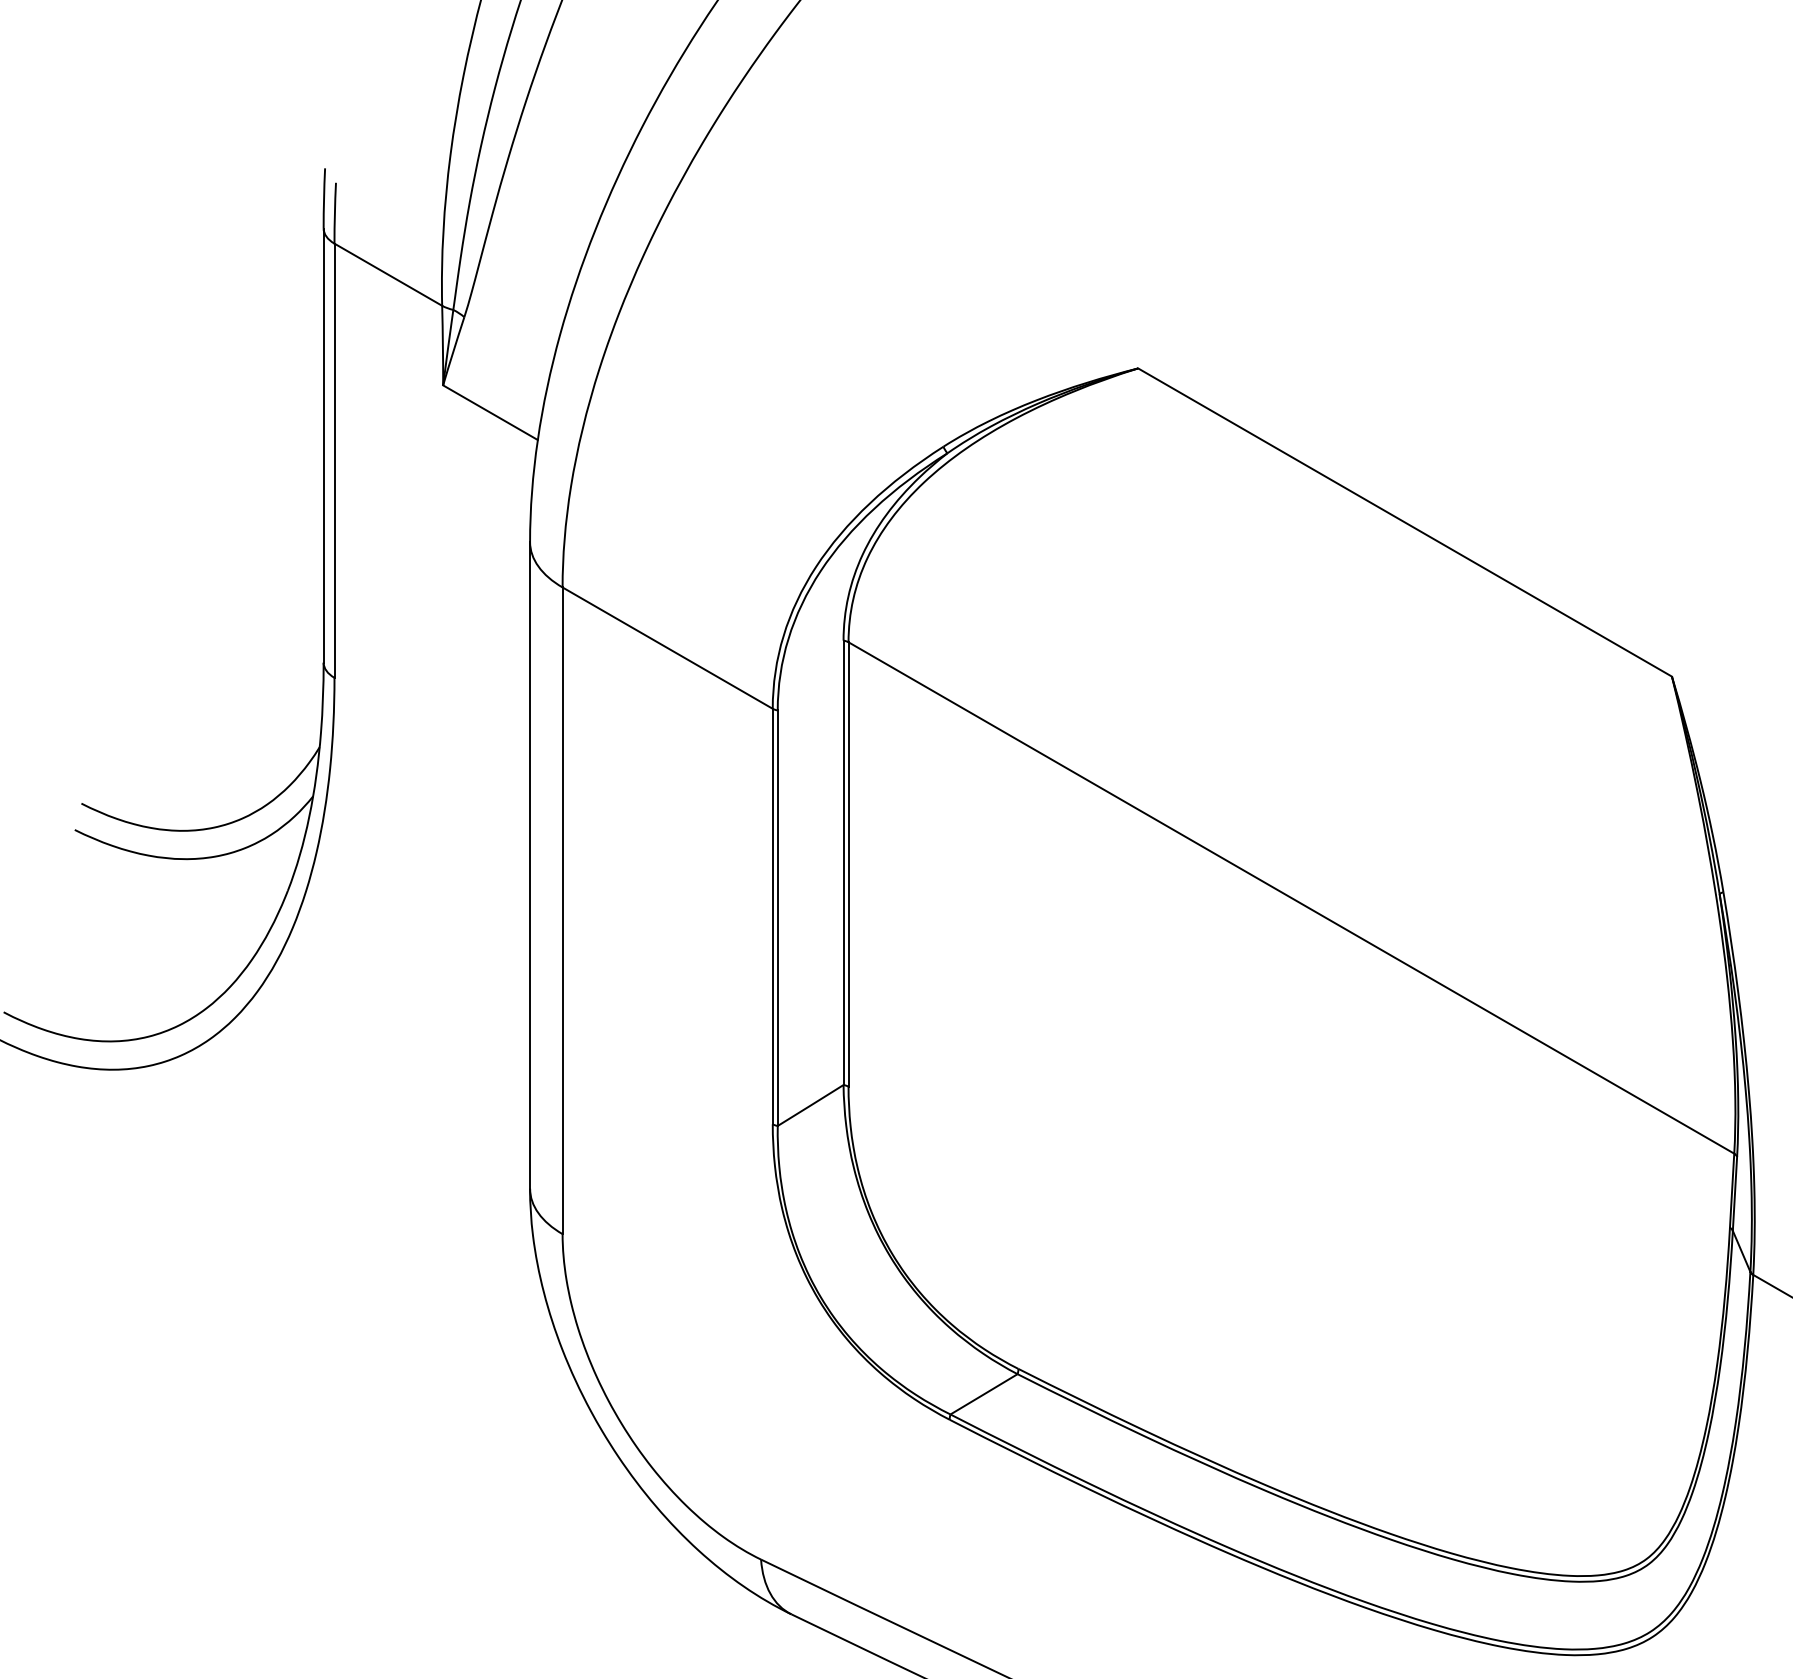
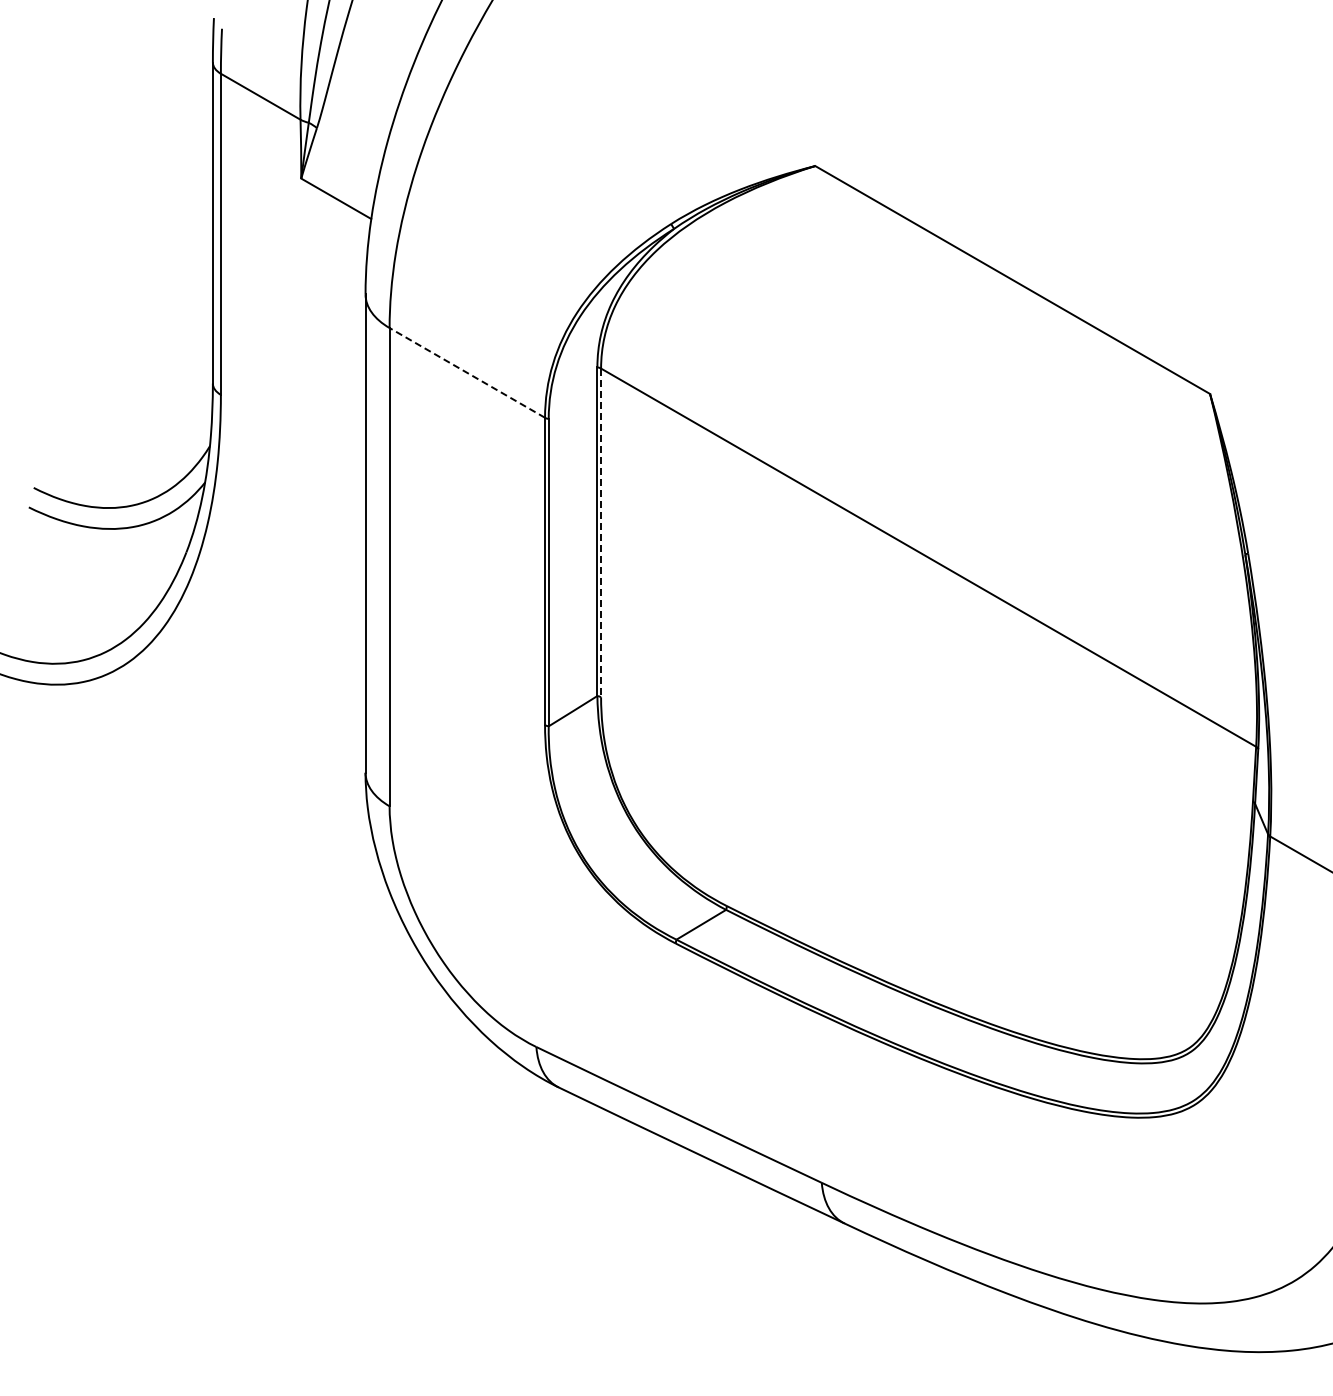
line: (667, 647) -> (467, 372), solid -> dashed
line: (849, 865) -> (601, 533), solid -> dashed

